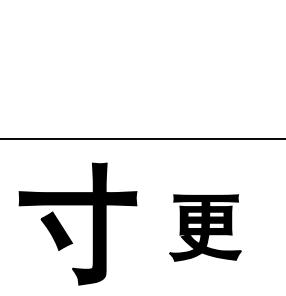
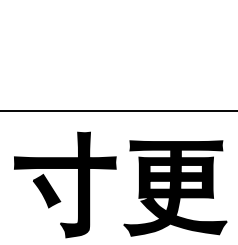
part: (205, 227) -> (175, 187), size x1.67

